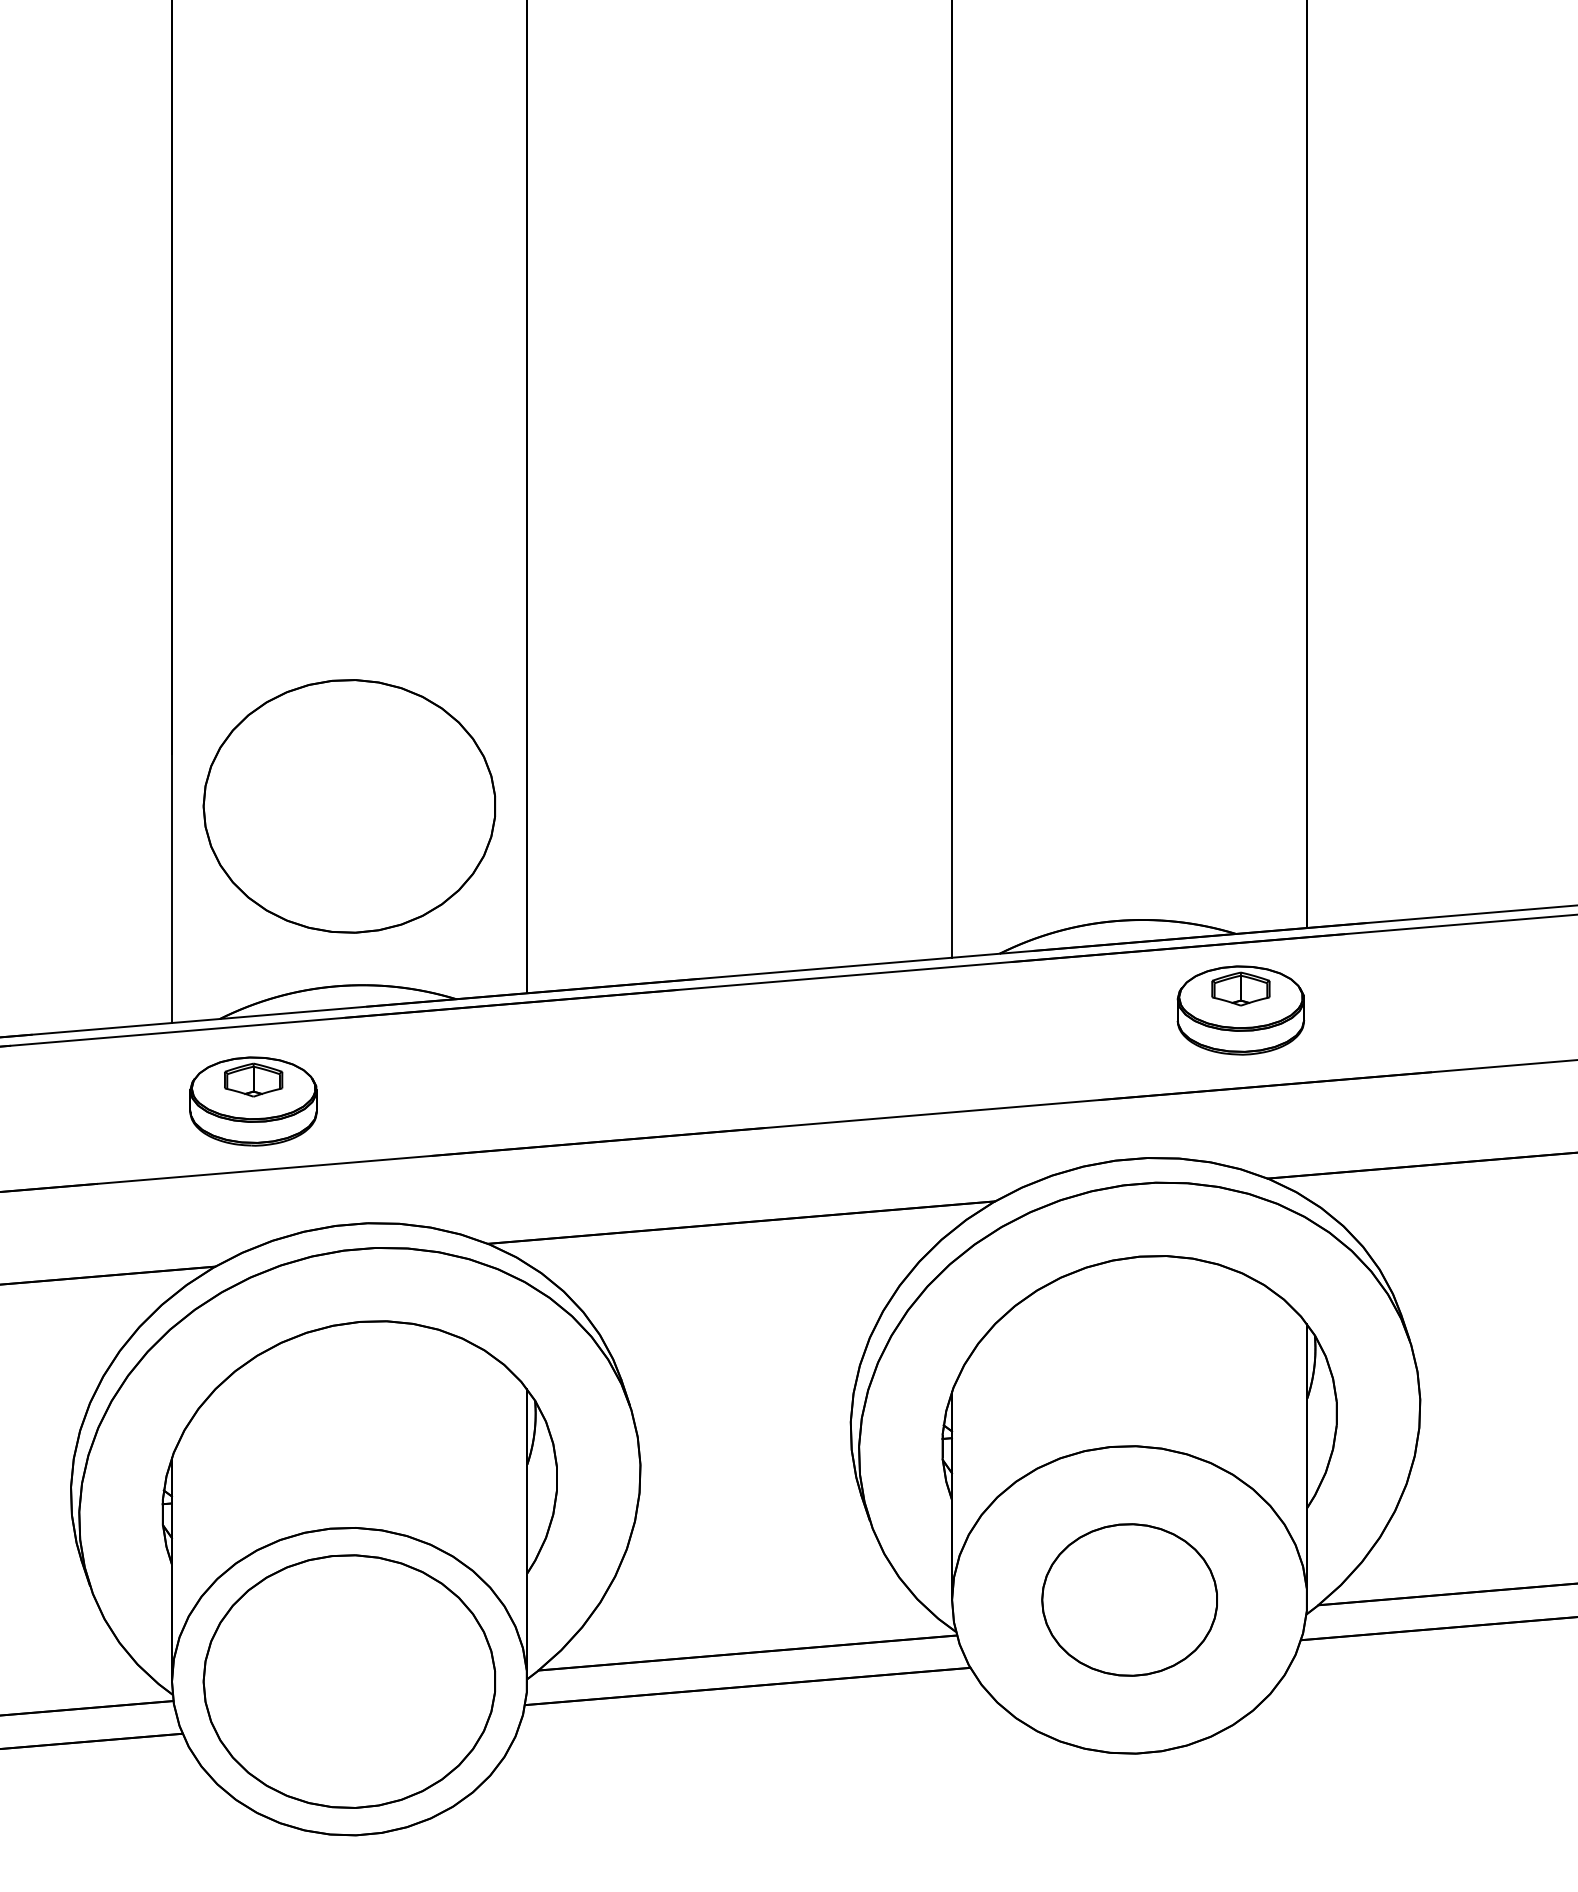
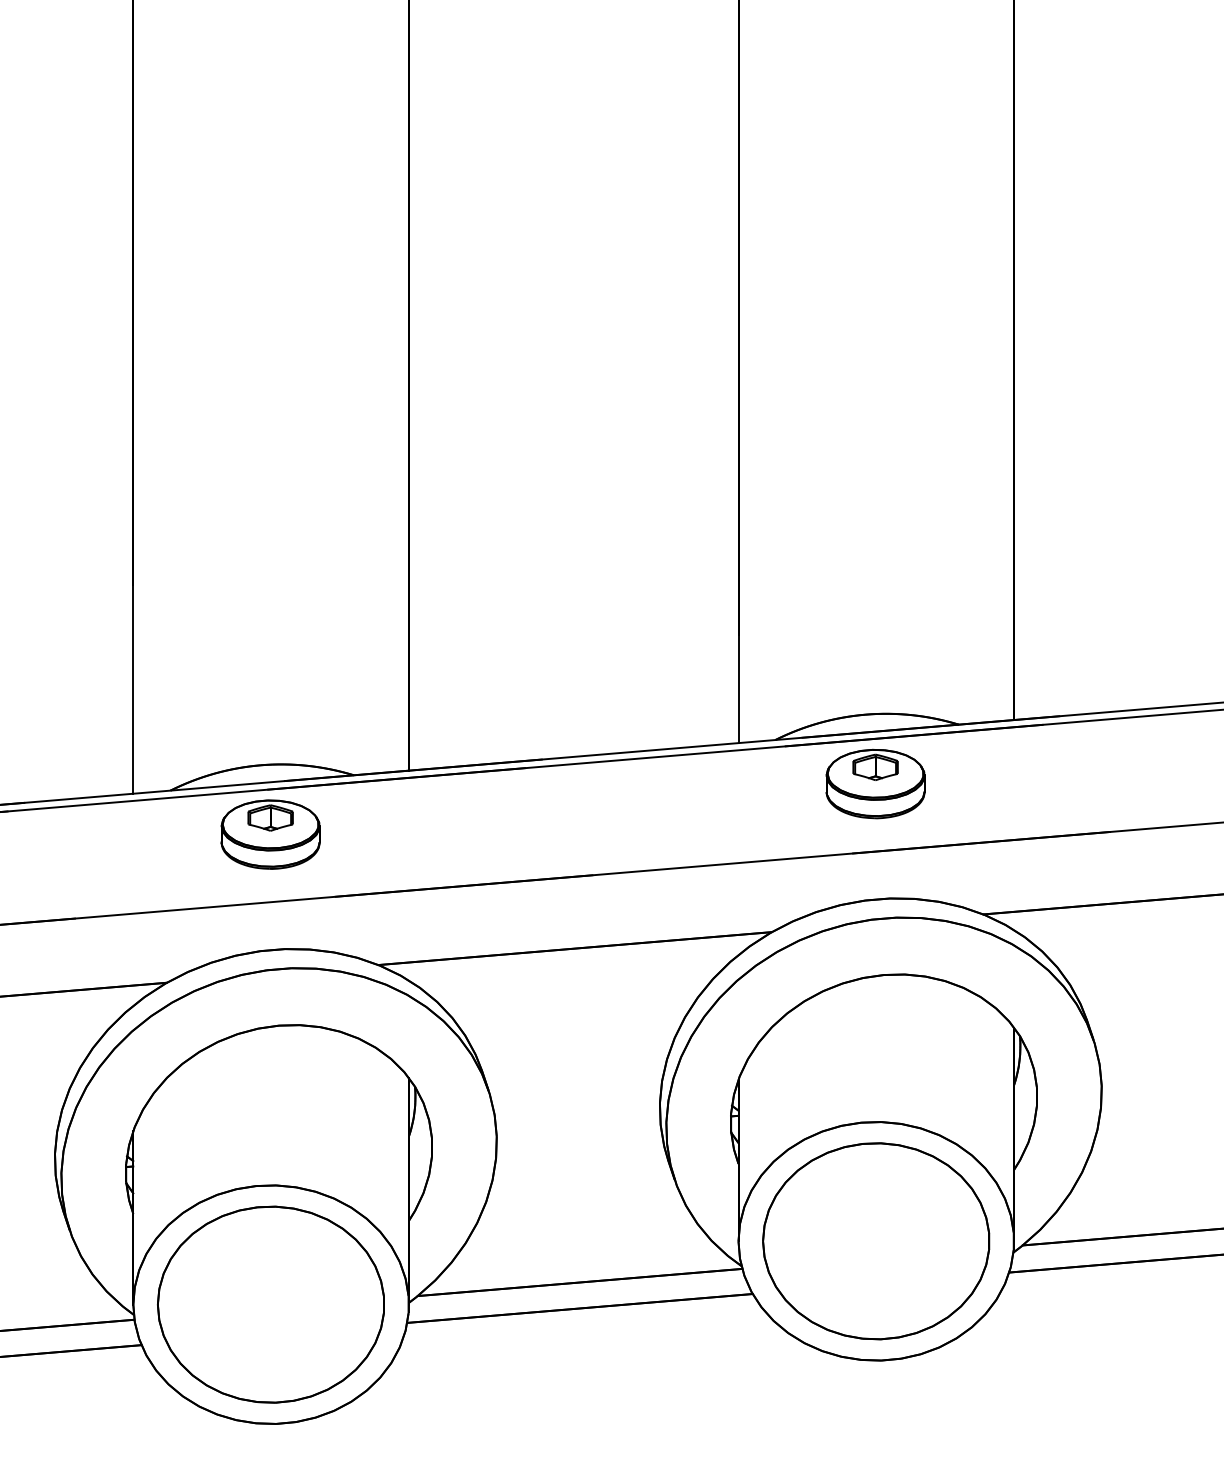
part: (348, 806) -> (270, 625), removed
part: (1240, 1009) -> (875, 783), moved
part: (253, 1101) -> (270, 834), moved
part: (1129, 1600) -> (876, 1241), size x1.67

